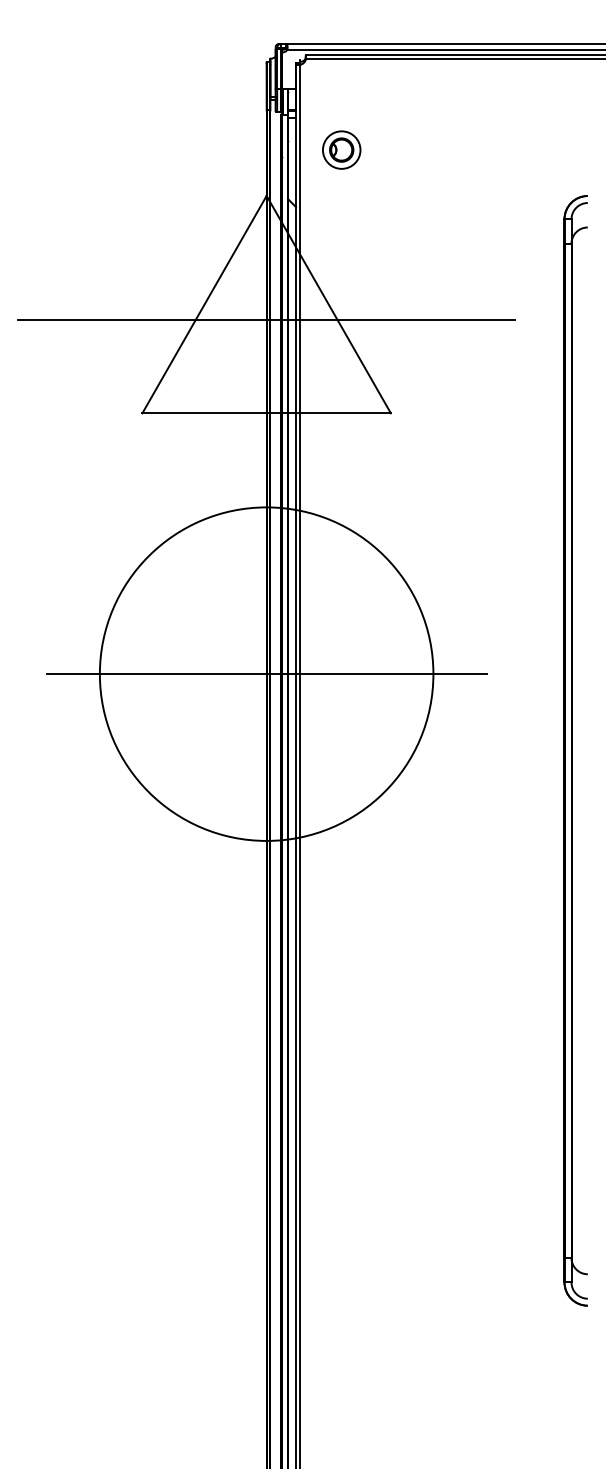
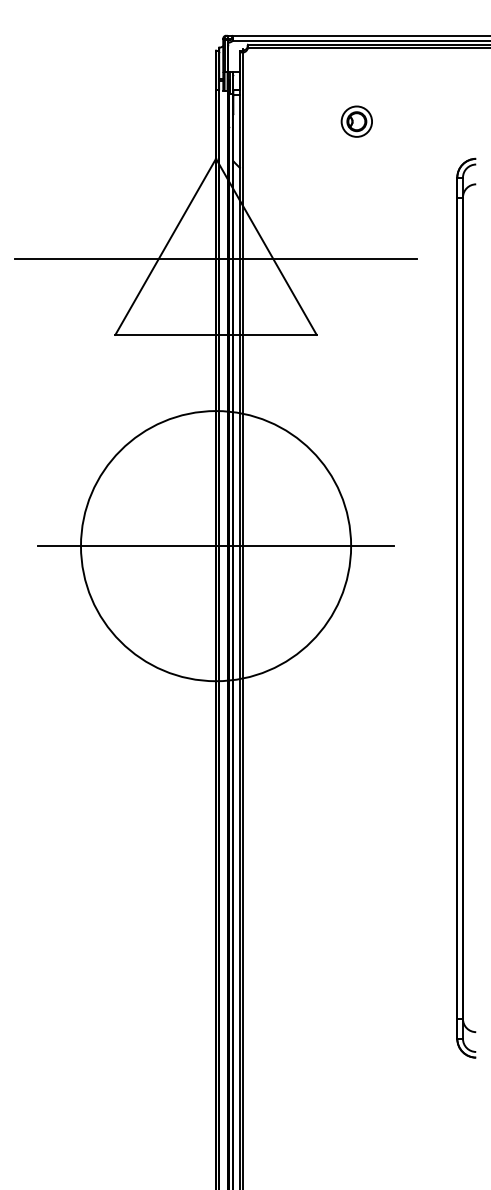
part: (341, 149) -> (356, 121), moved

